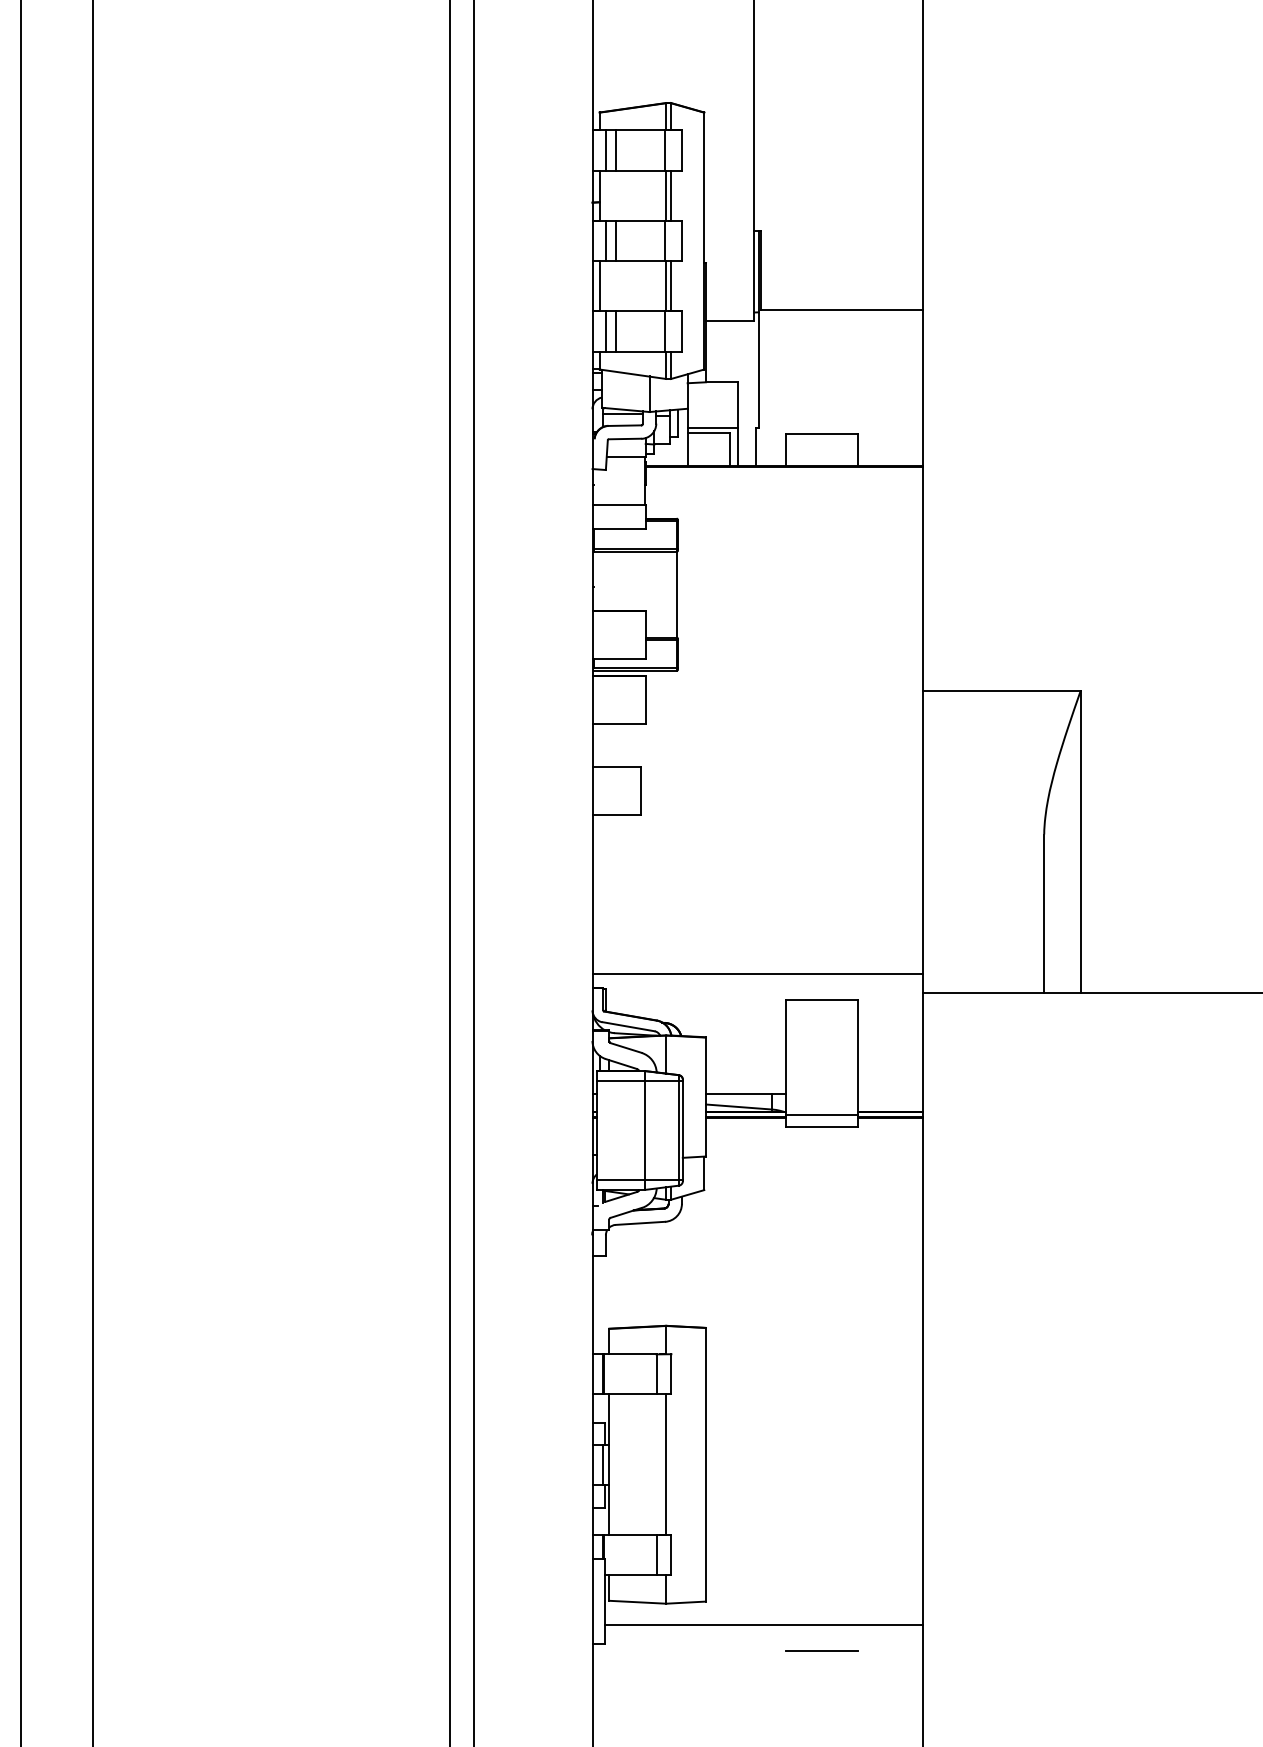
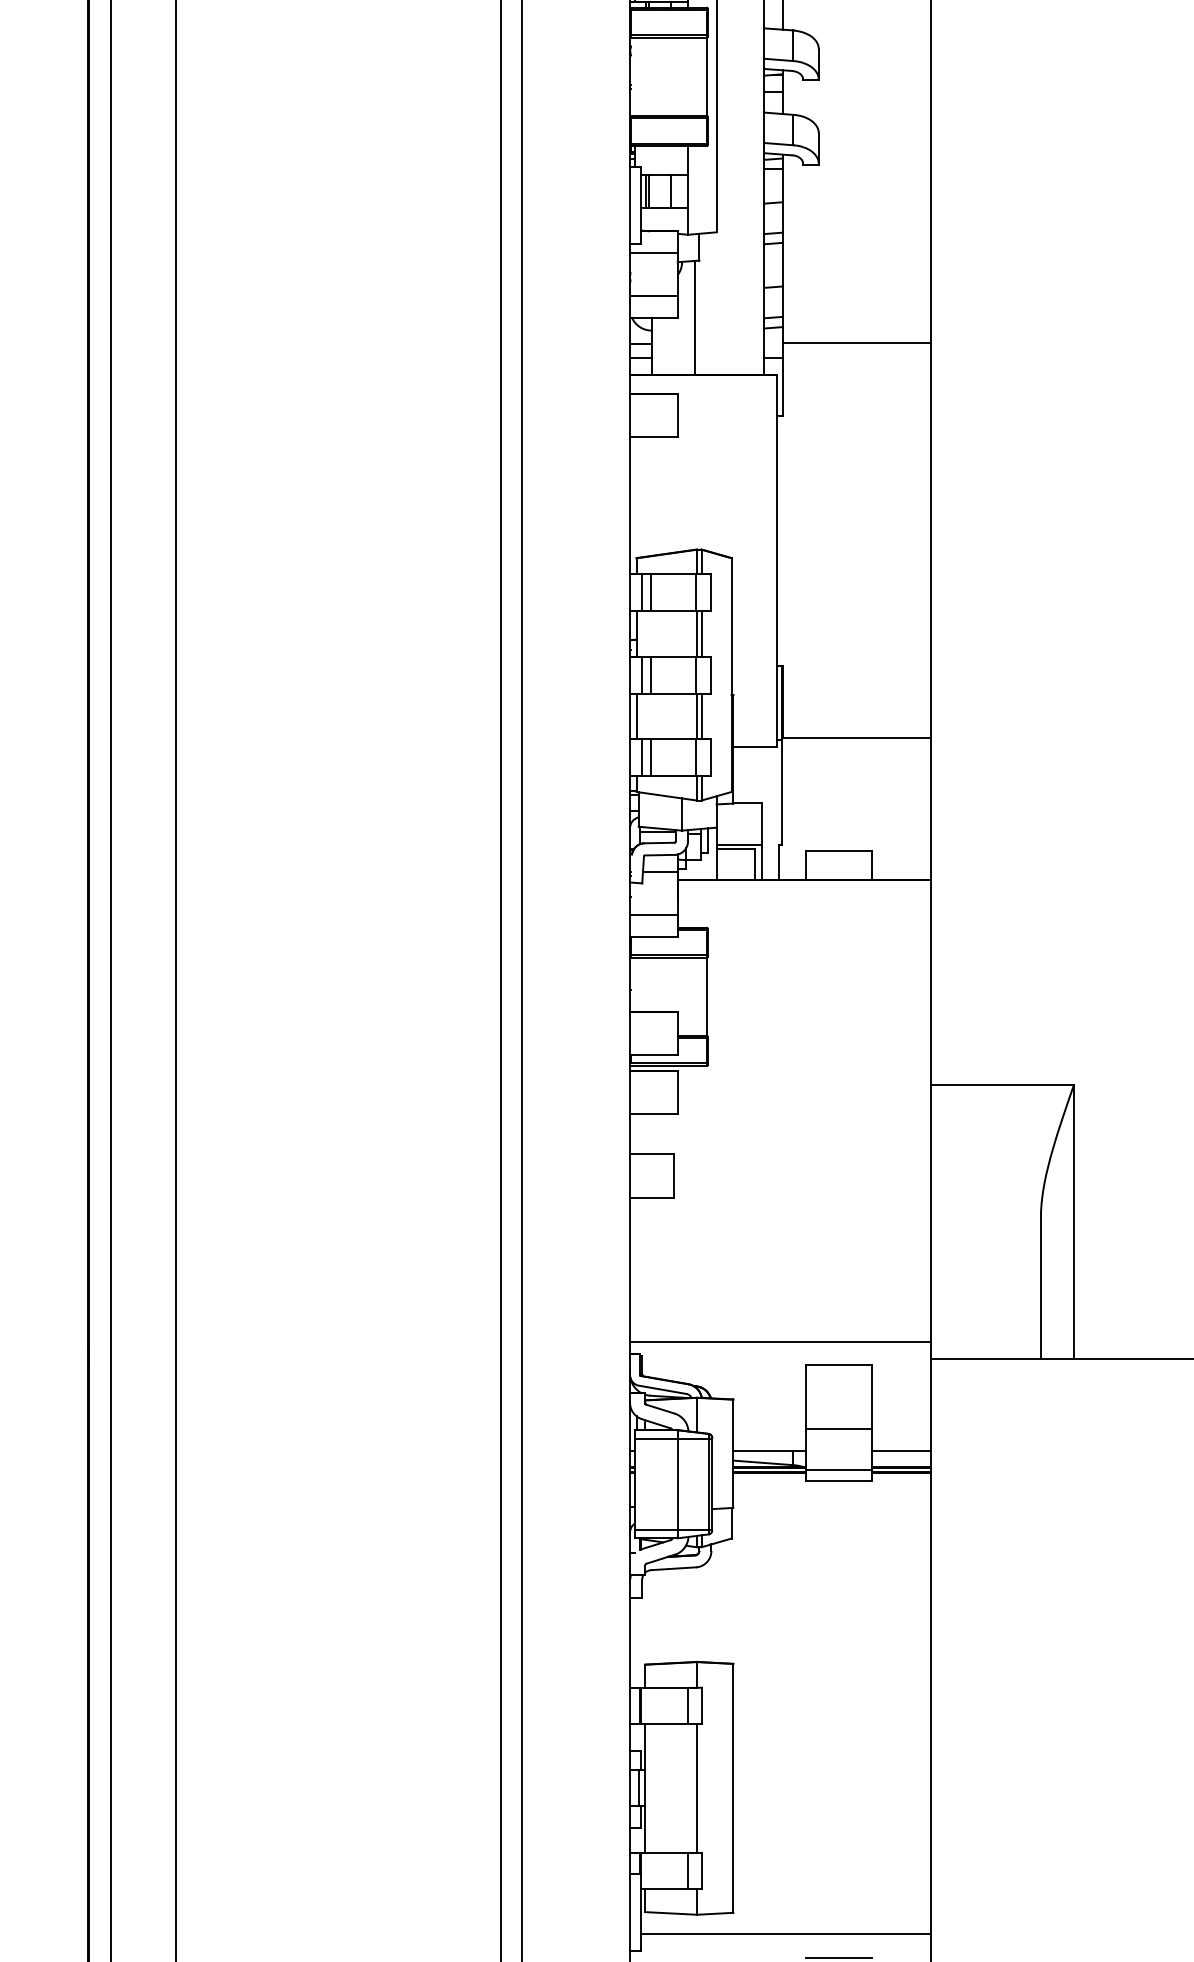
line: (821, 1070) -> (838, 1429), added
line: (890, 1094) -> (901, 1451), added

